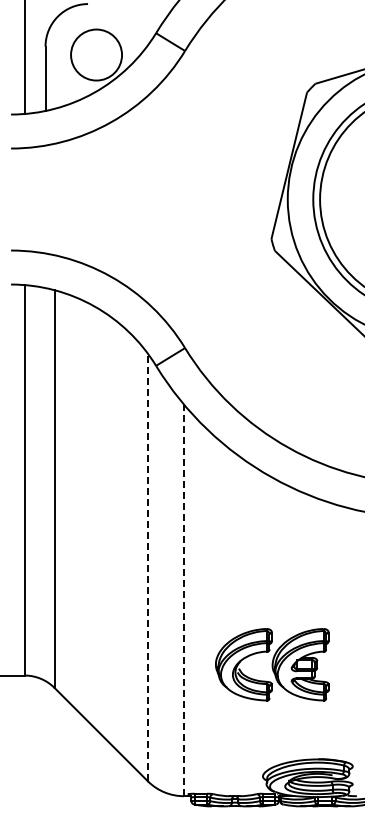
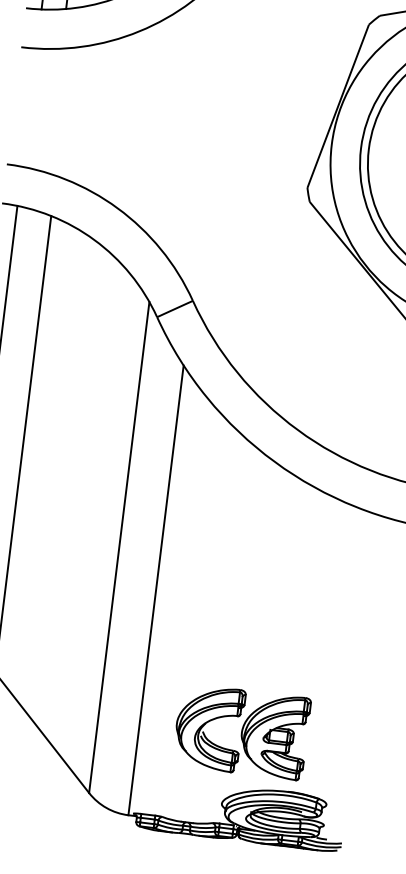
line: (147, 567) -> (118, 547), dashed -> solid
line: (183, 600) -> (155, 590), dashed -> solid
part: (272, 664) -> (241, 731), moved

